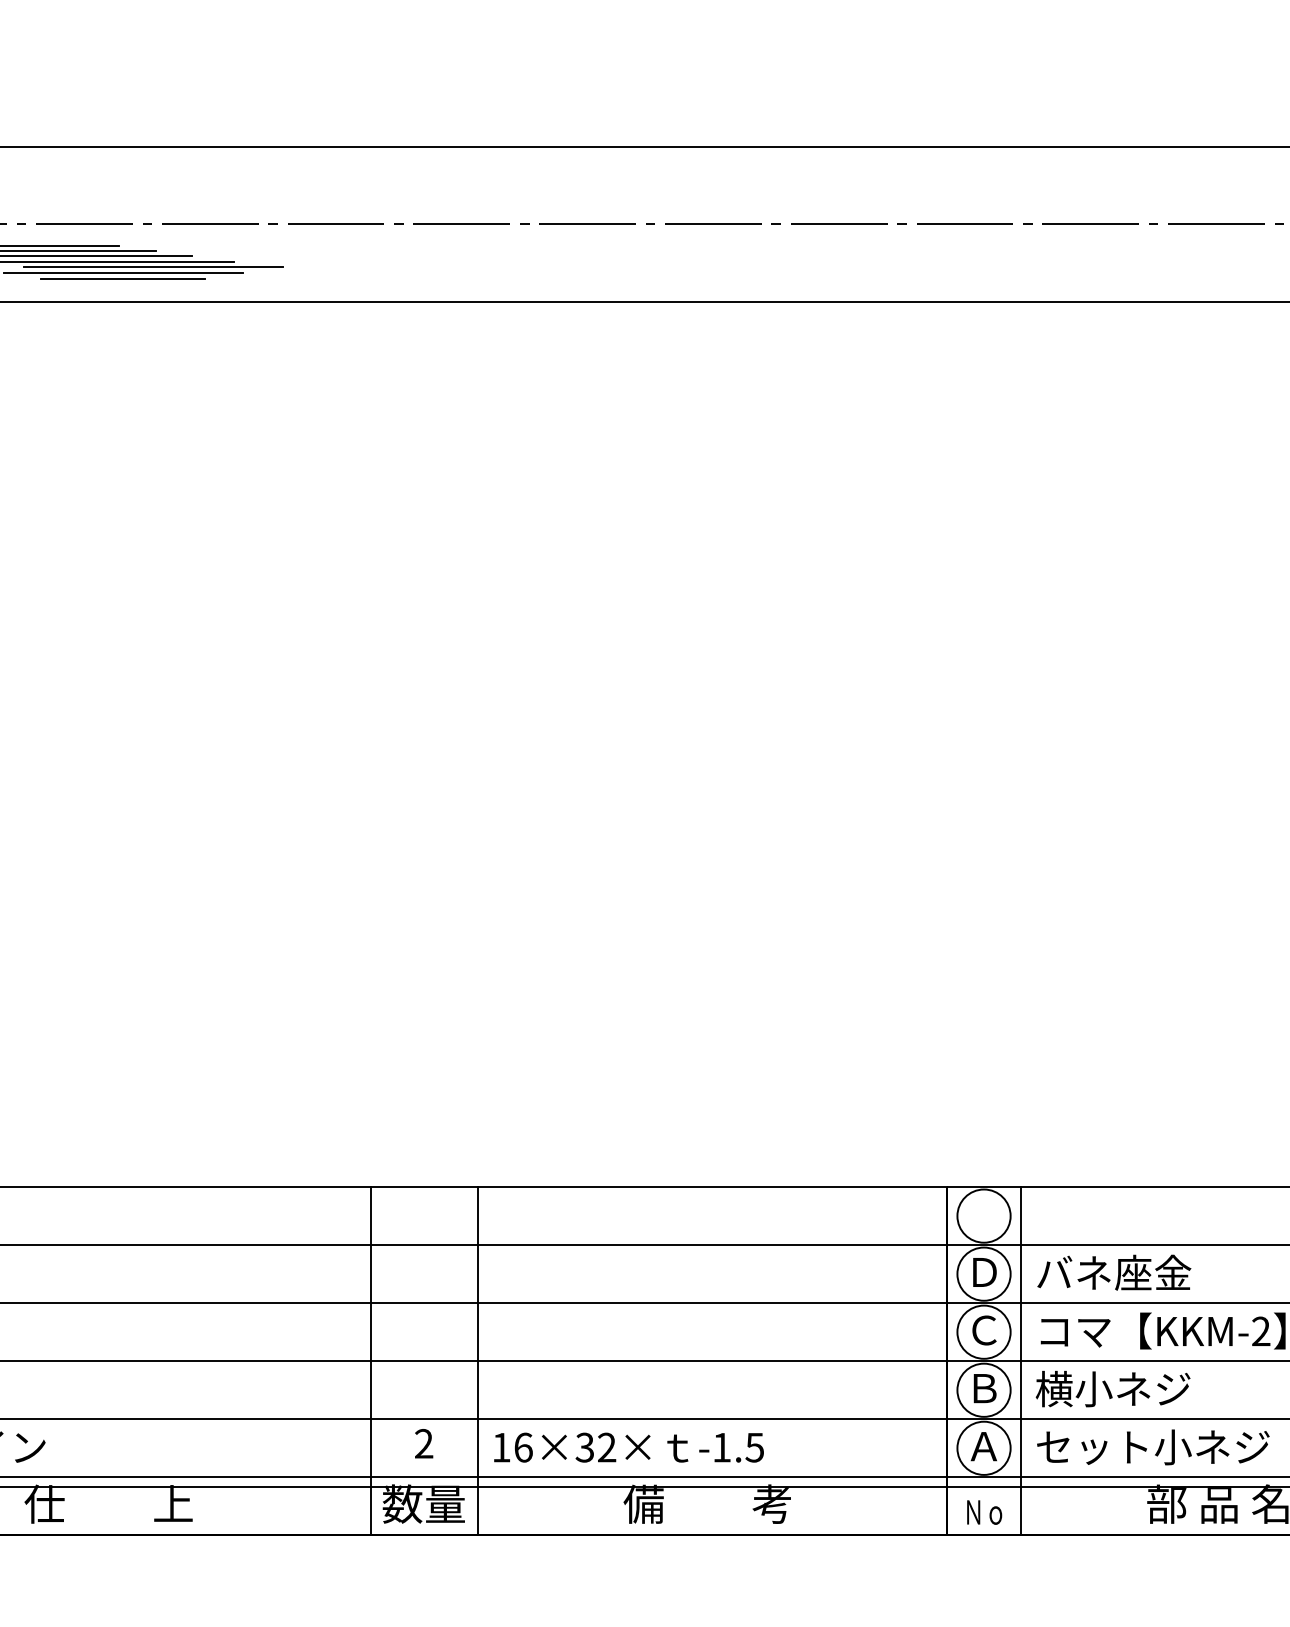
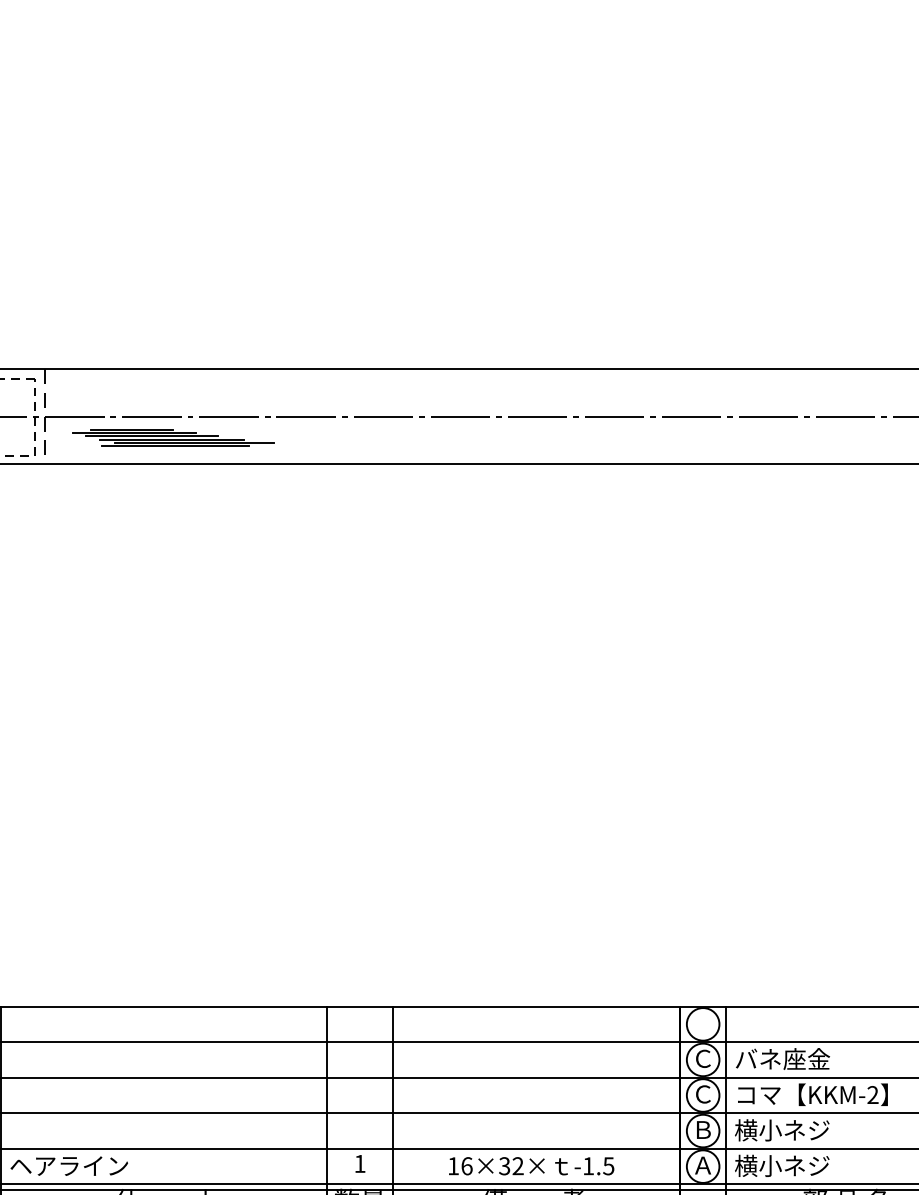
line: (122, 279) -> (175, 450), removed
text: (984, 1271) -> (703, 1058), Ｄ -> Ｃ
text: (423, 1443) -> (359, 1163), 2 -> 1
text: (1152, 1446) -> (806, 1165), セット小ネジ -> 横小ネジ
text: (628, 1448) -> (531, 1166), moved

